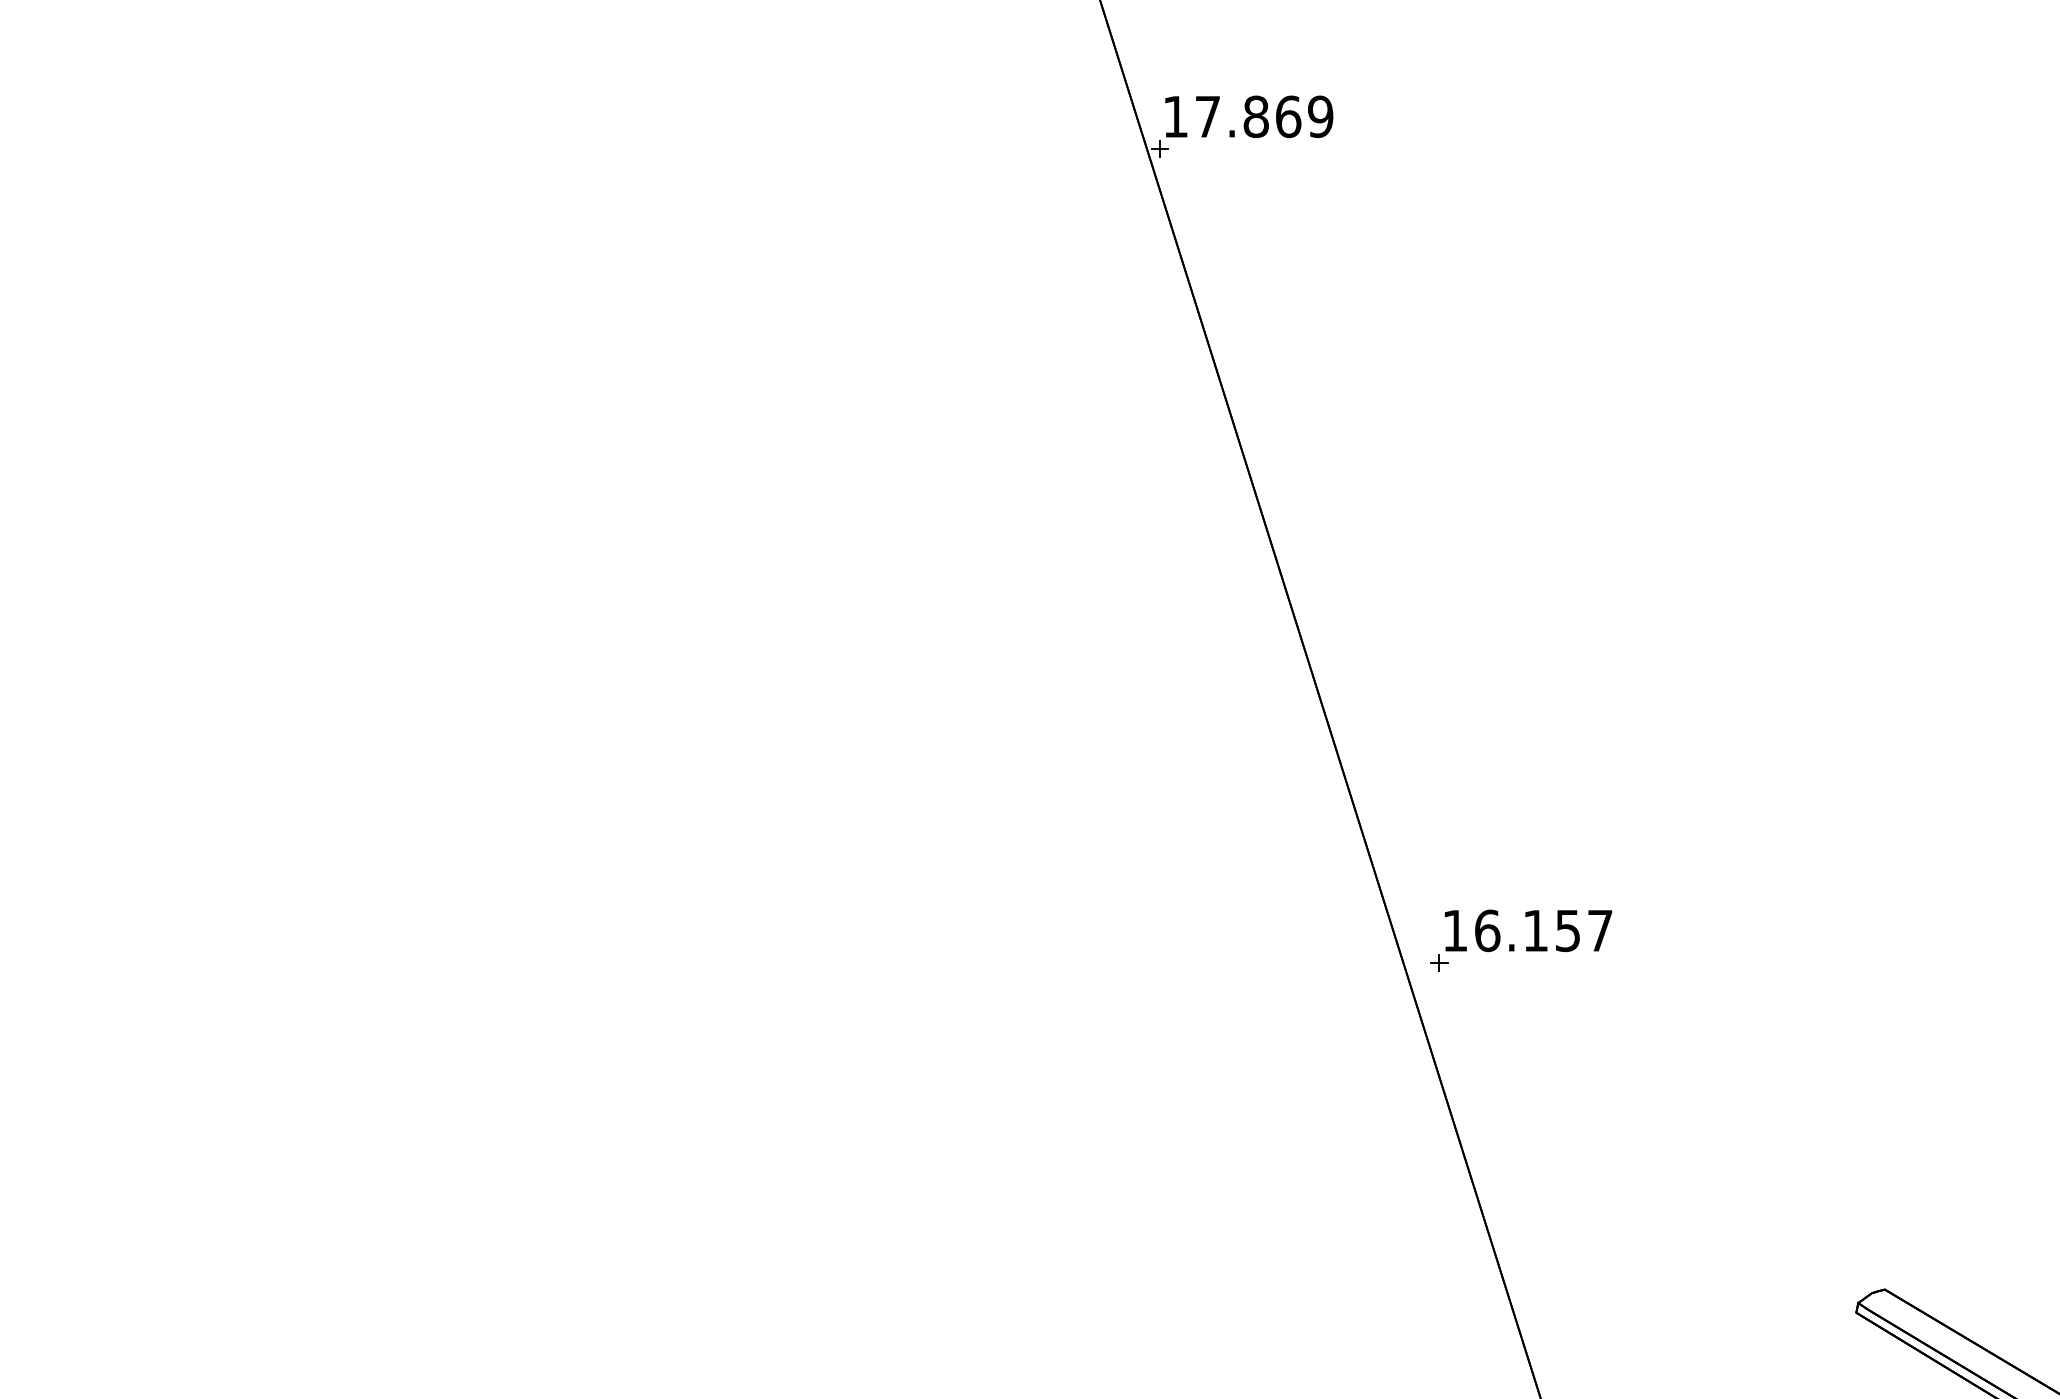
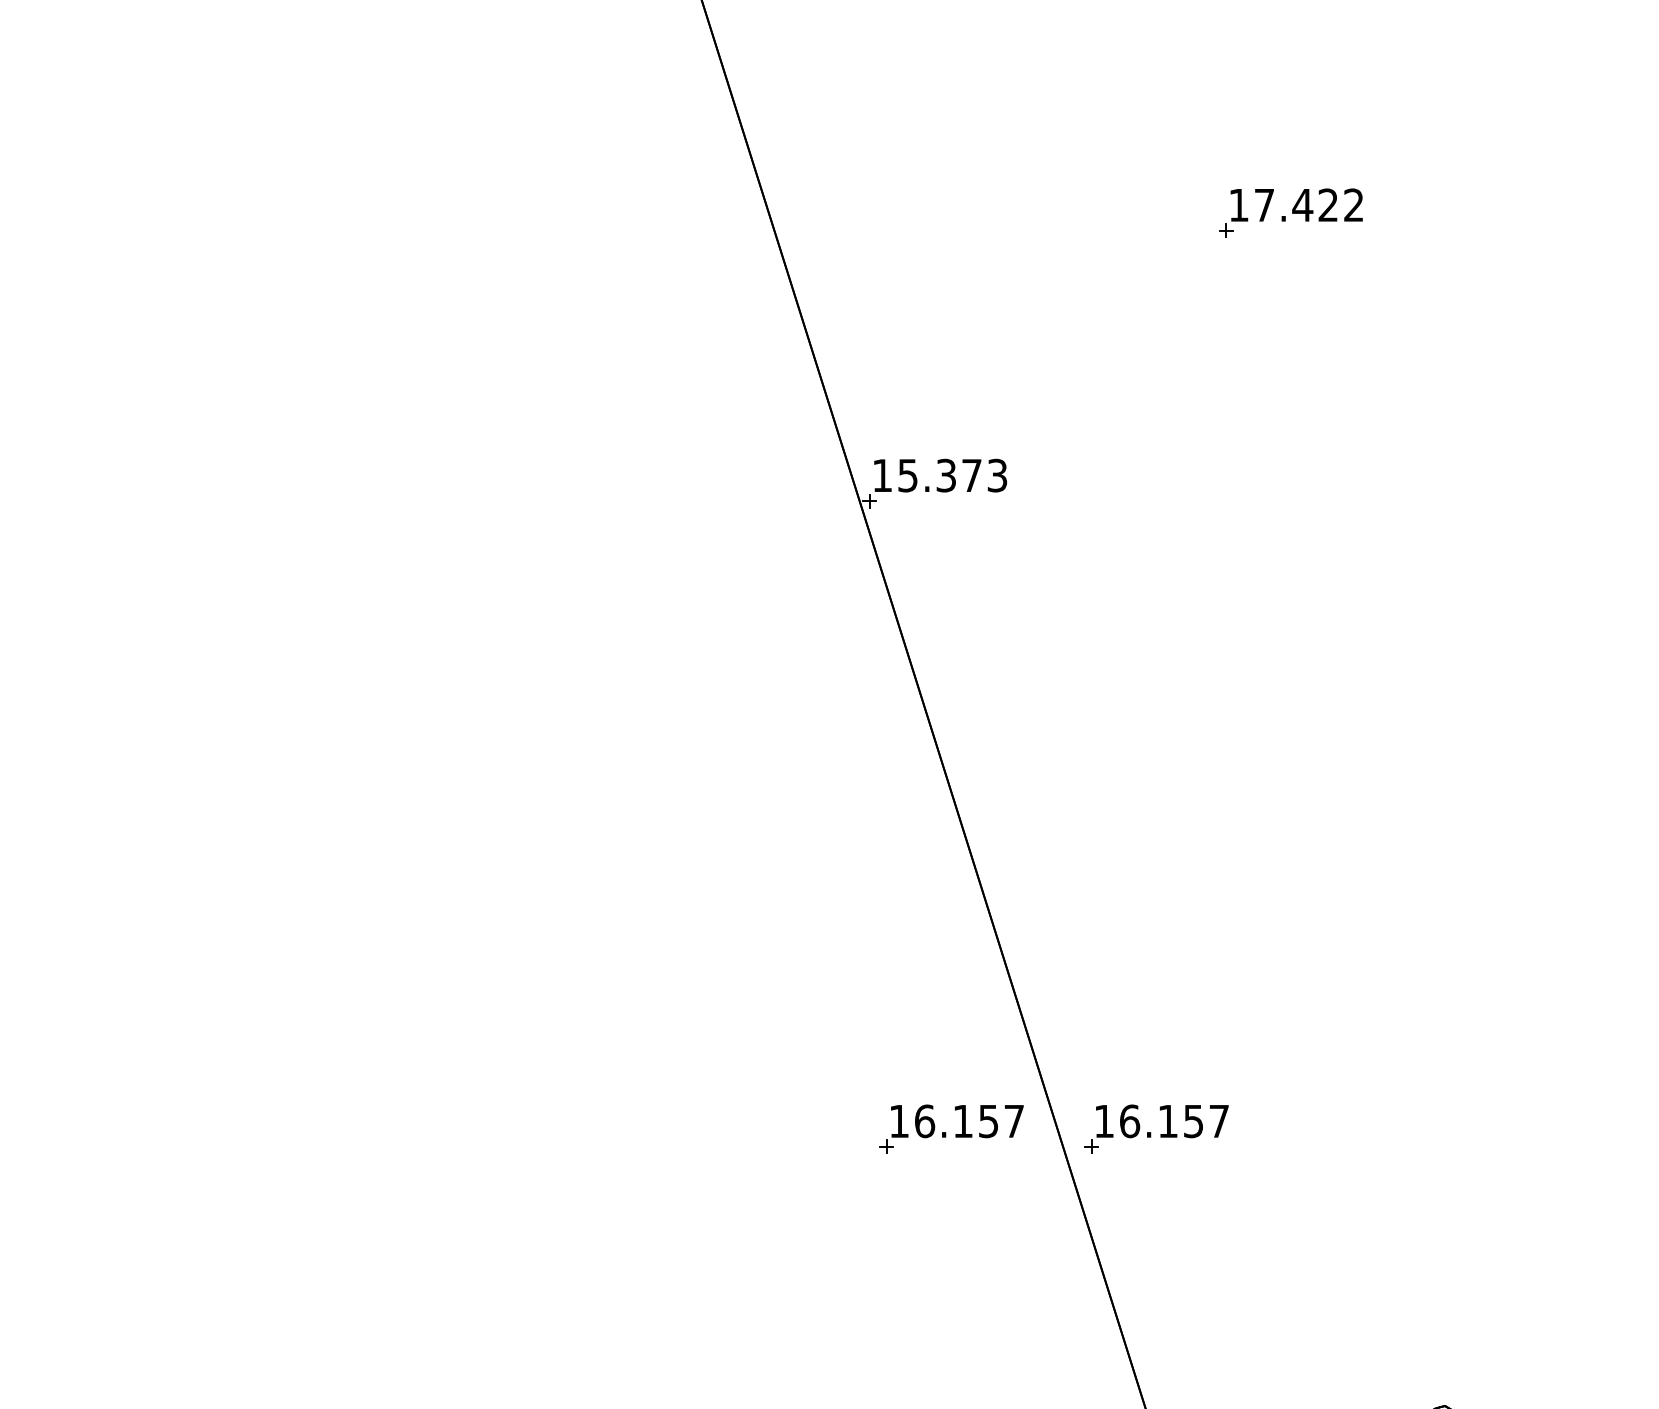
text: (1263, 116) -> (952, 475), 17.869 -> 15.373
part: (1256, 944) -> (946, 1132), added

